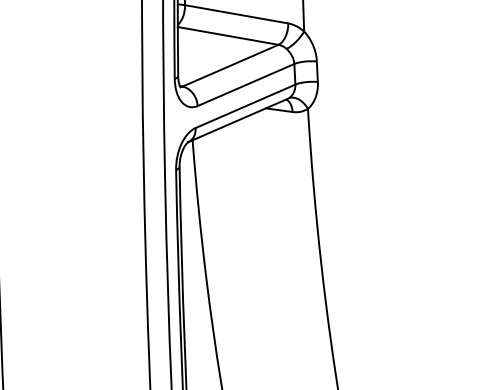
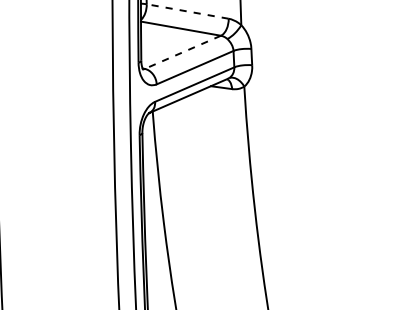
line: (236, 14) -> (187, 11), solid -> dashed
line: (230, 65) -> (182, 52), solid -> dashed

